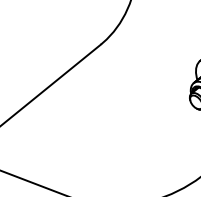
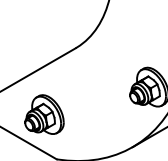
part: (71, 146) -> (44, 114), added

